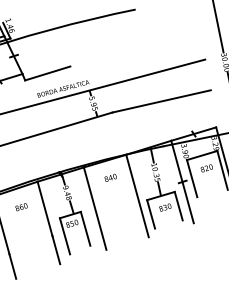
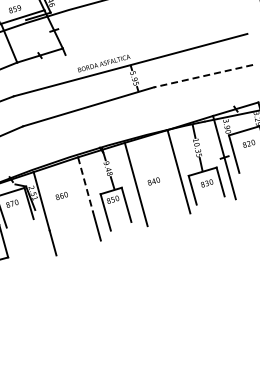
line: (47, 73) -> (88, 47), removed
line: (161, 101) -> (203, 76), solid -> dashed
text: (110, 177) -> (153, 181), moved
text: (21, 206) -> (61, 195), moved
line: (44, 209) -> (85, 185), solid -> dashed

